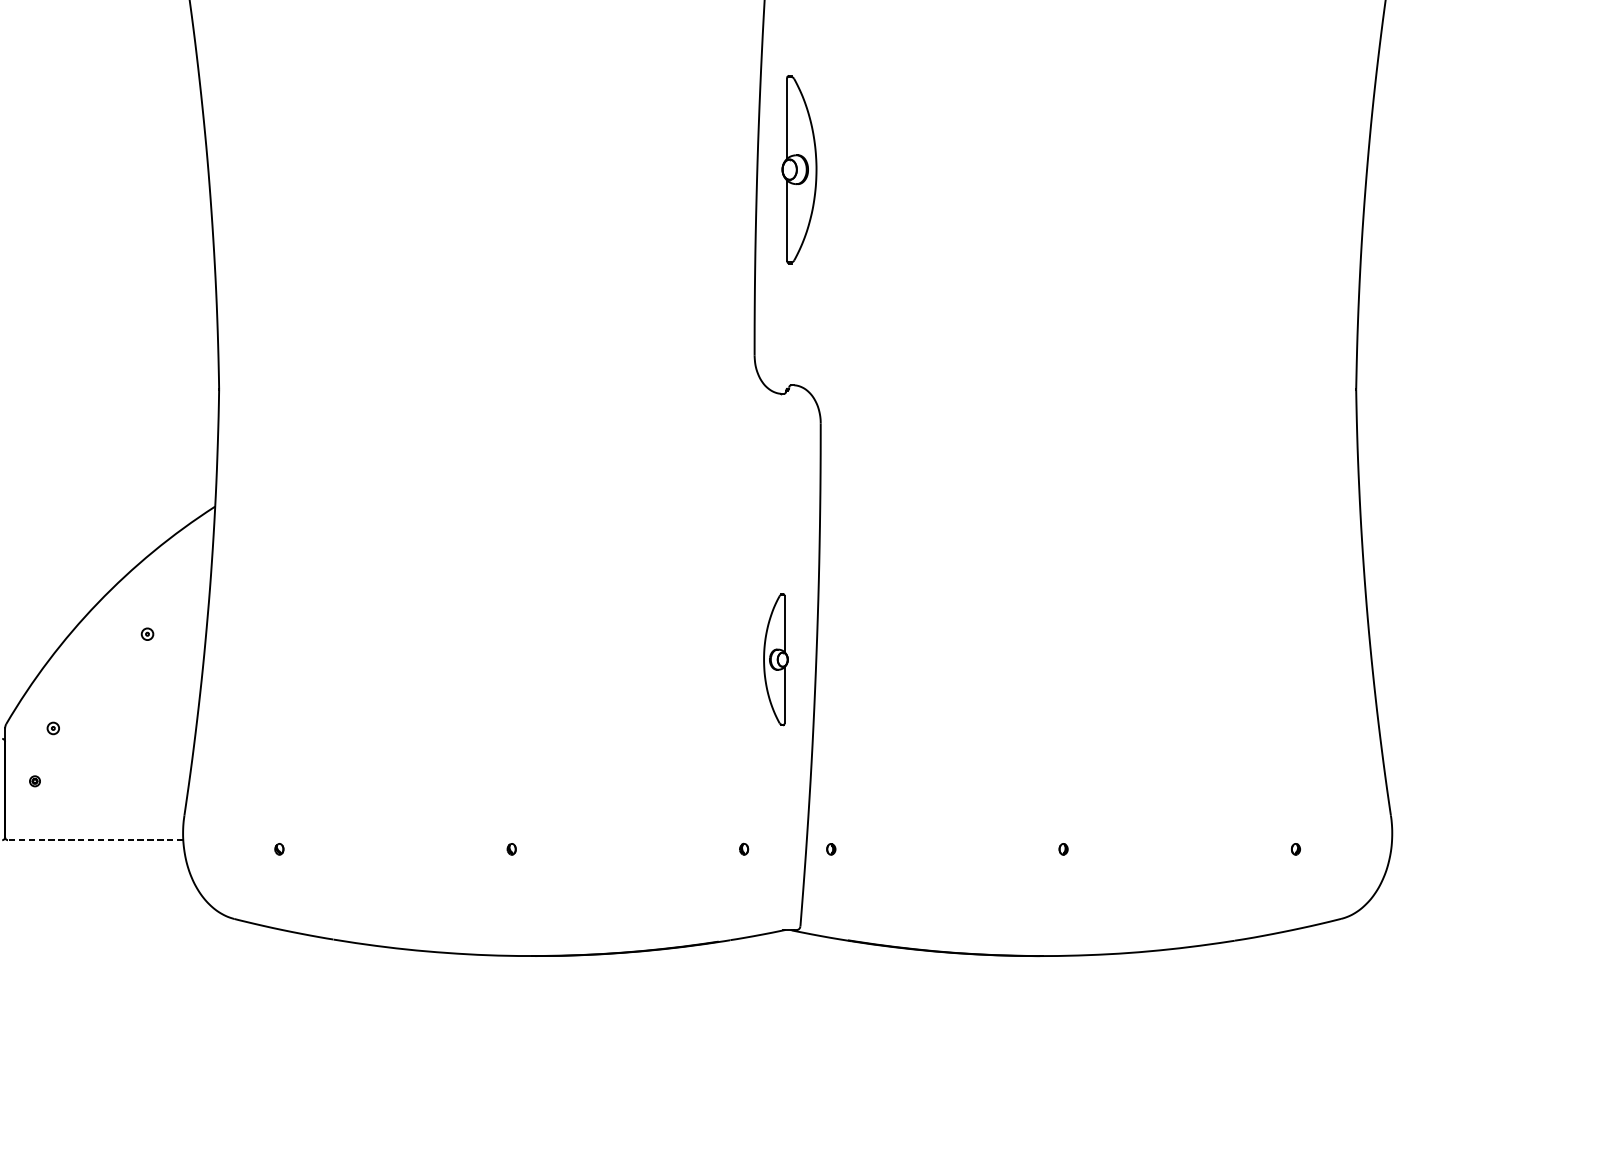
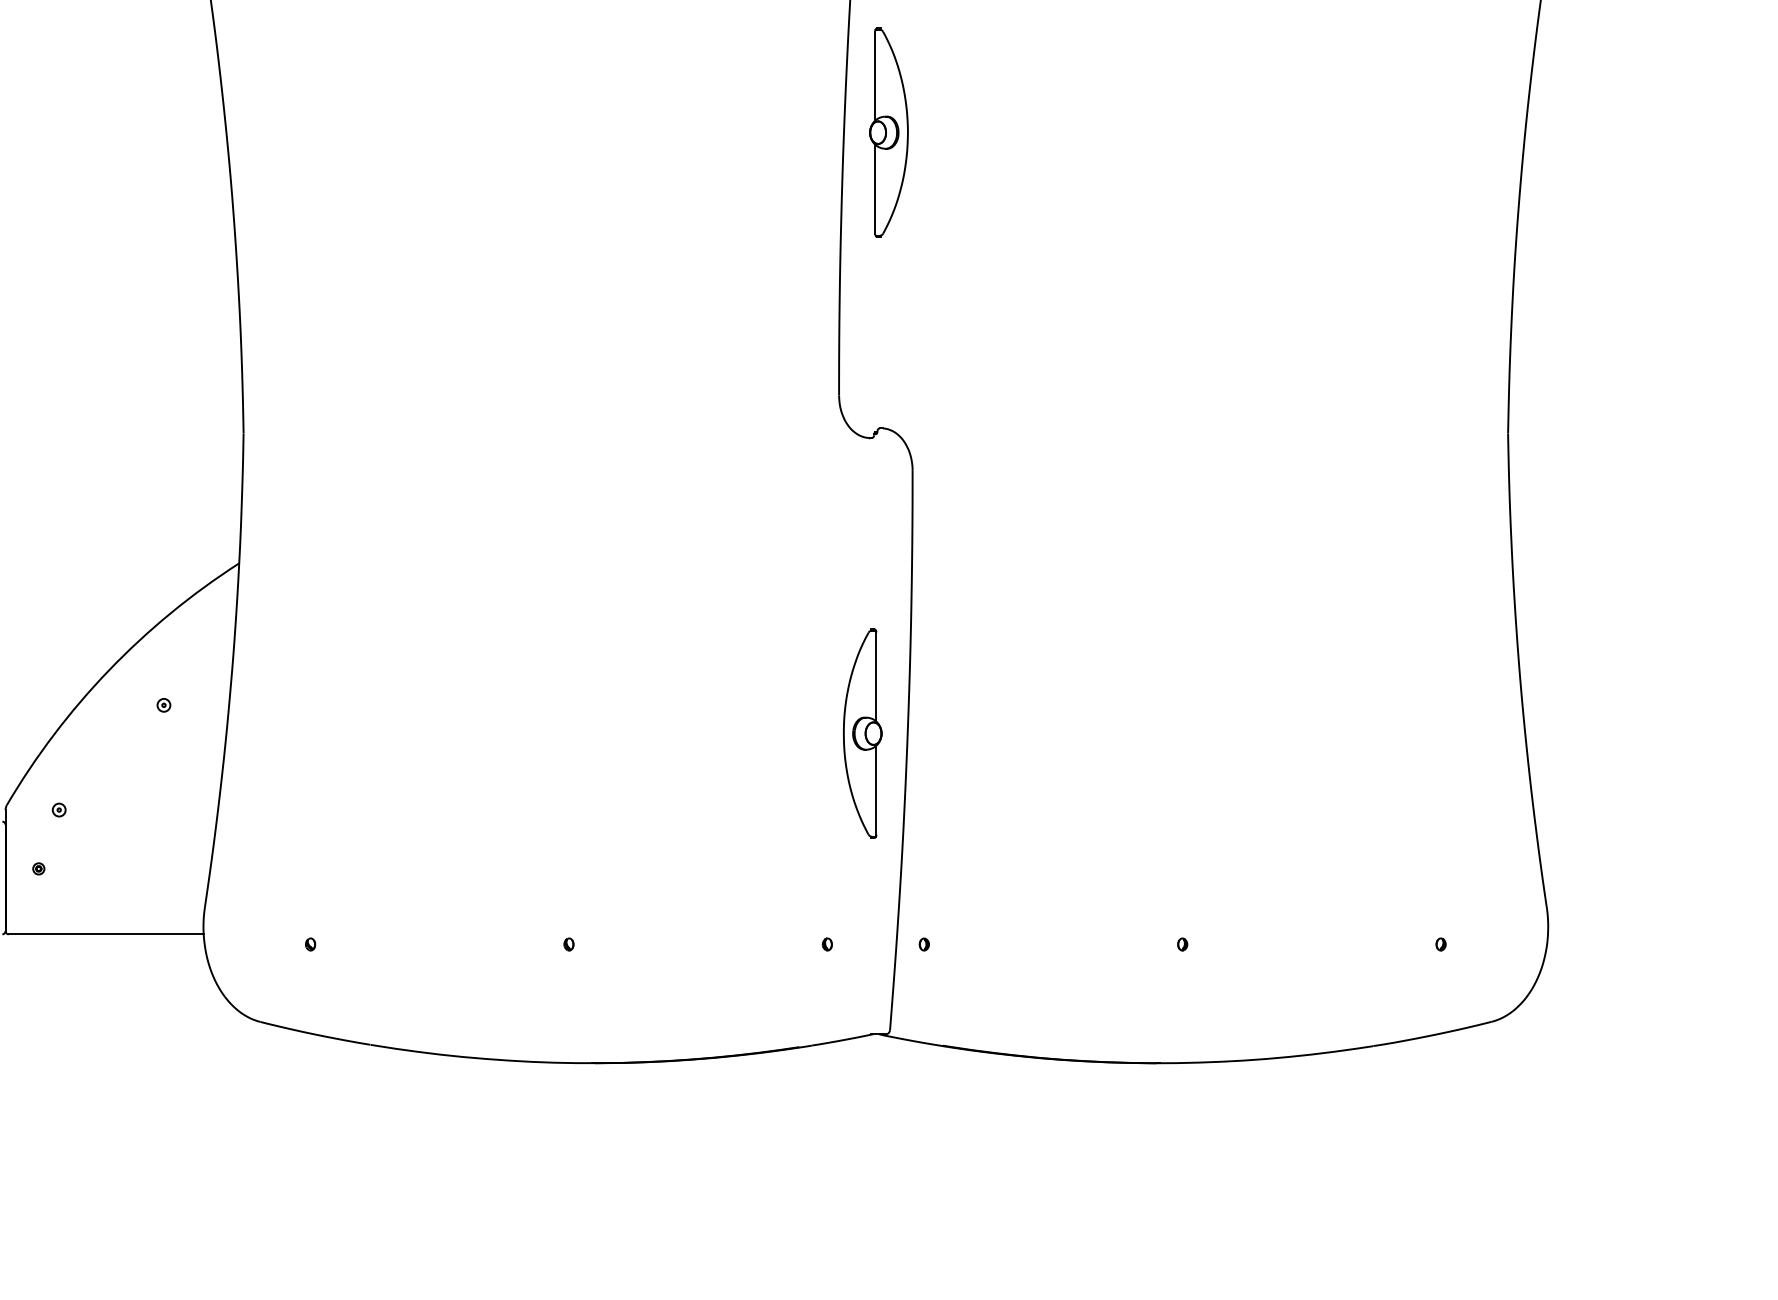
part: (799, 169) -> (888, 132), moved
part: (775, 659) -> (862, 733), size x1.43
line: (94, 840) -> (105, 934), dashed -> solid

